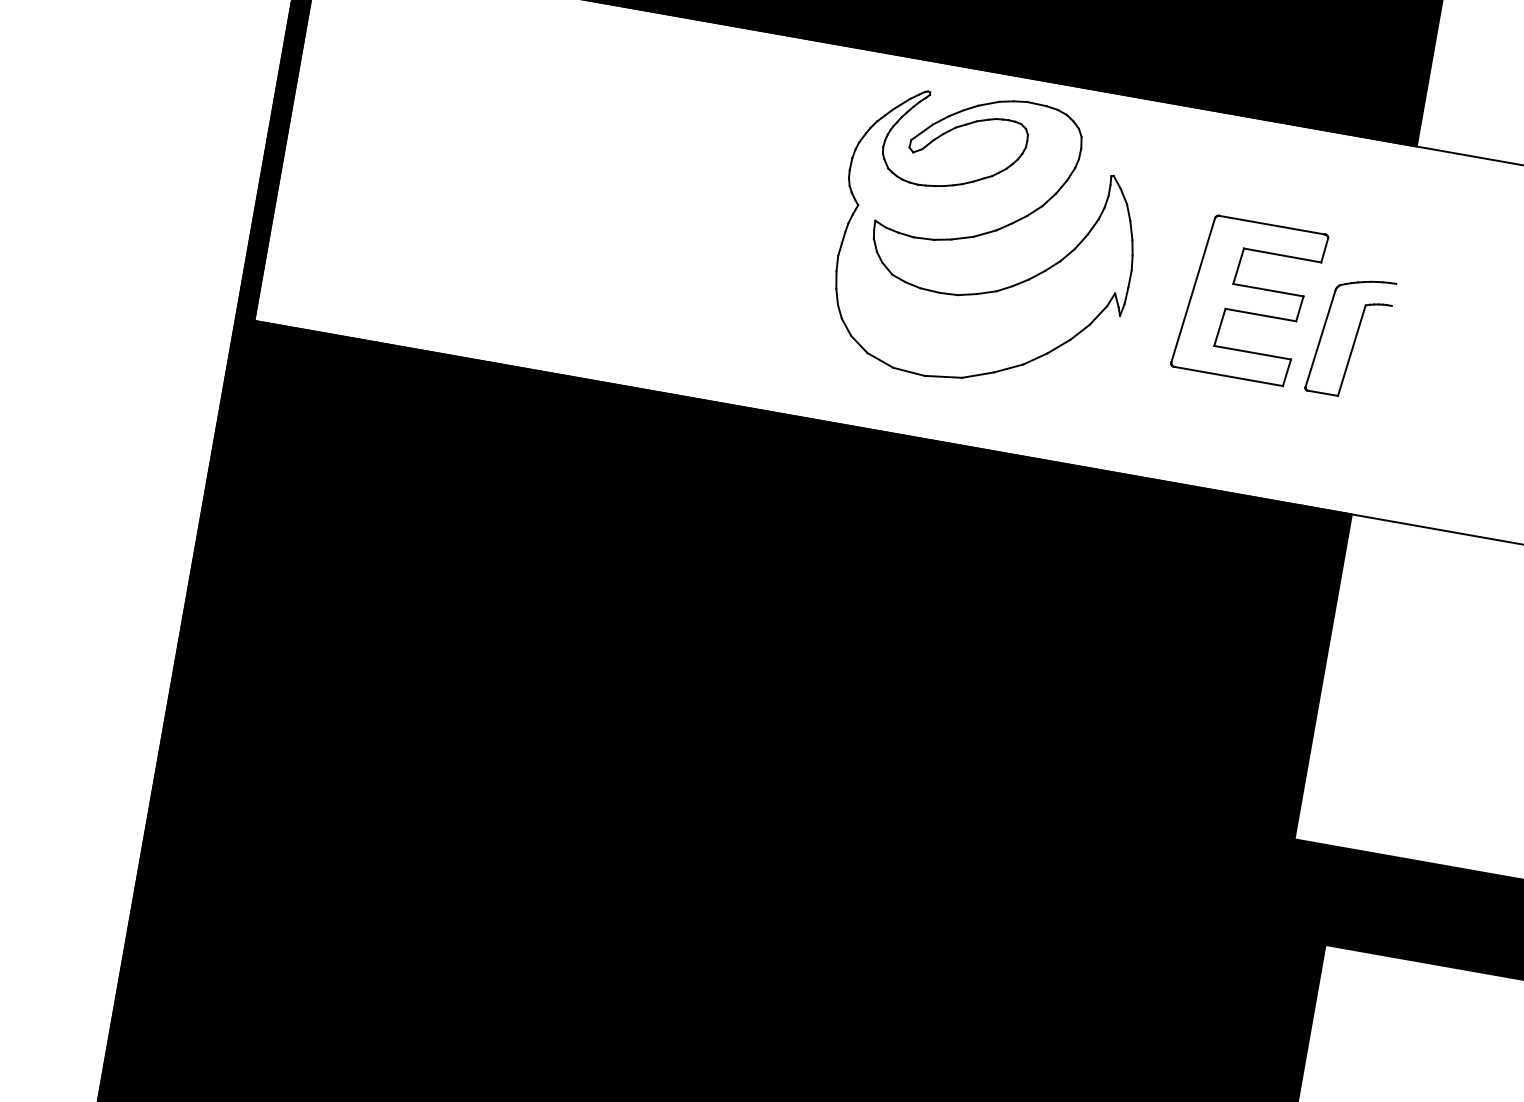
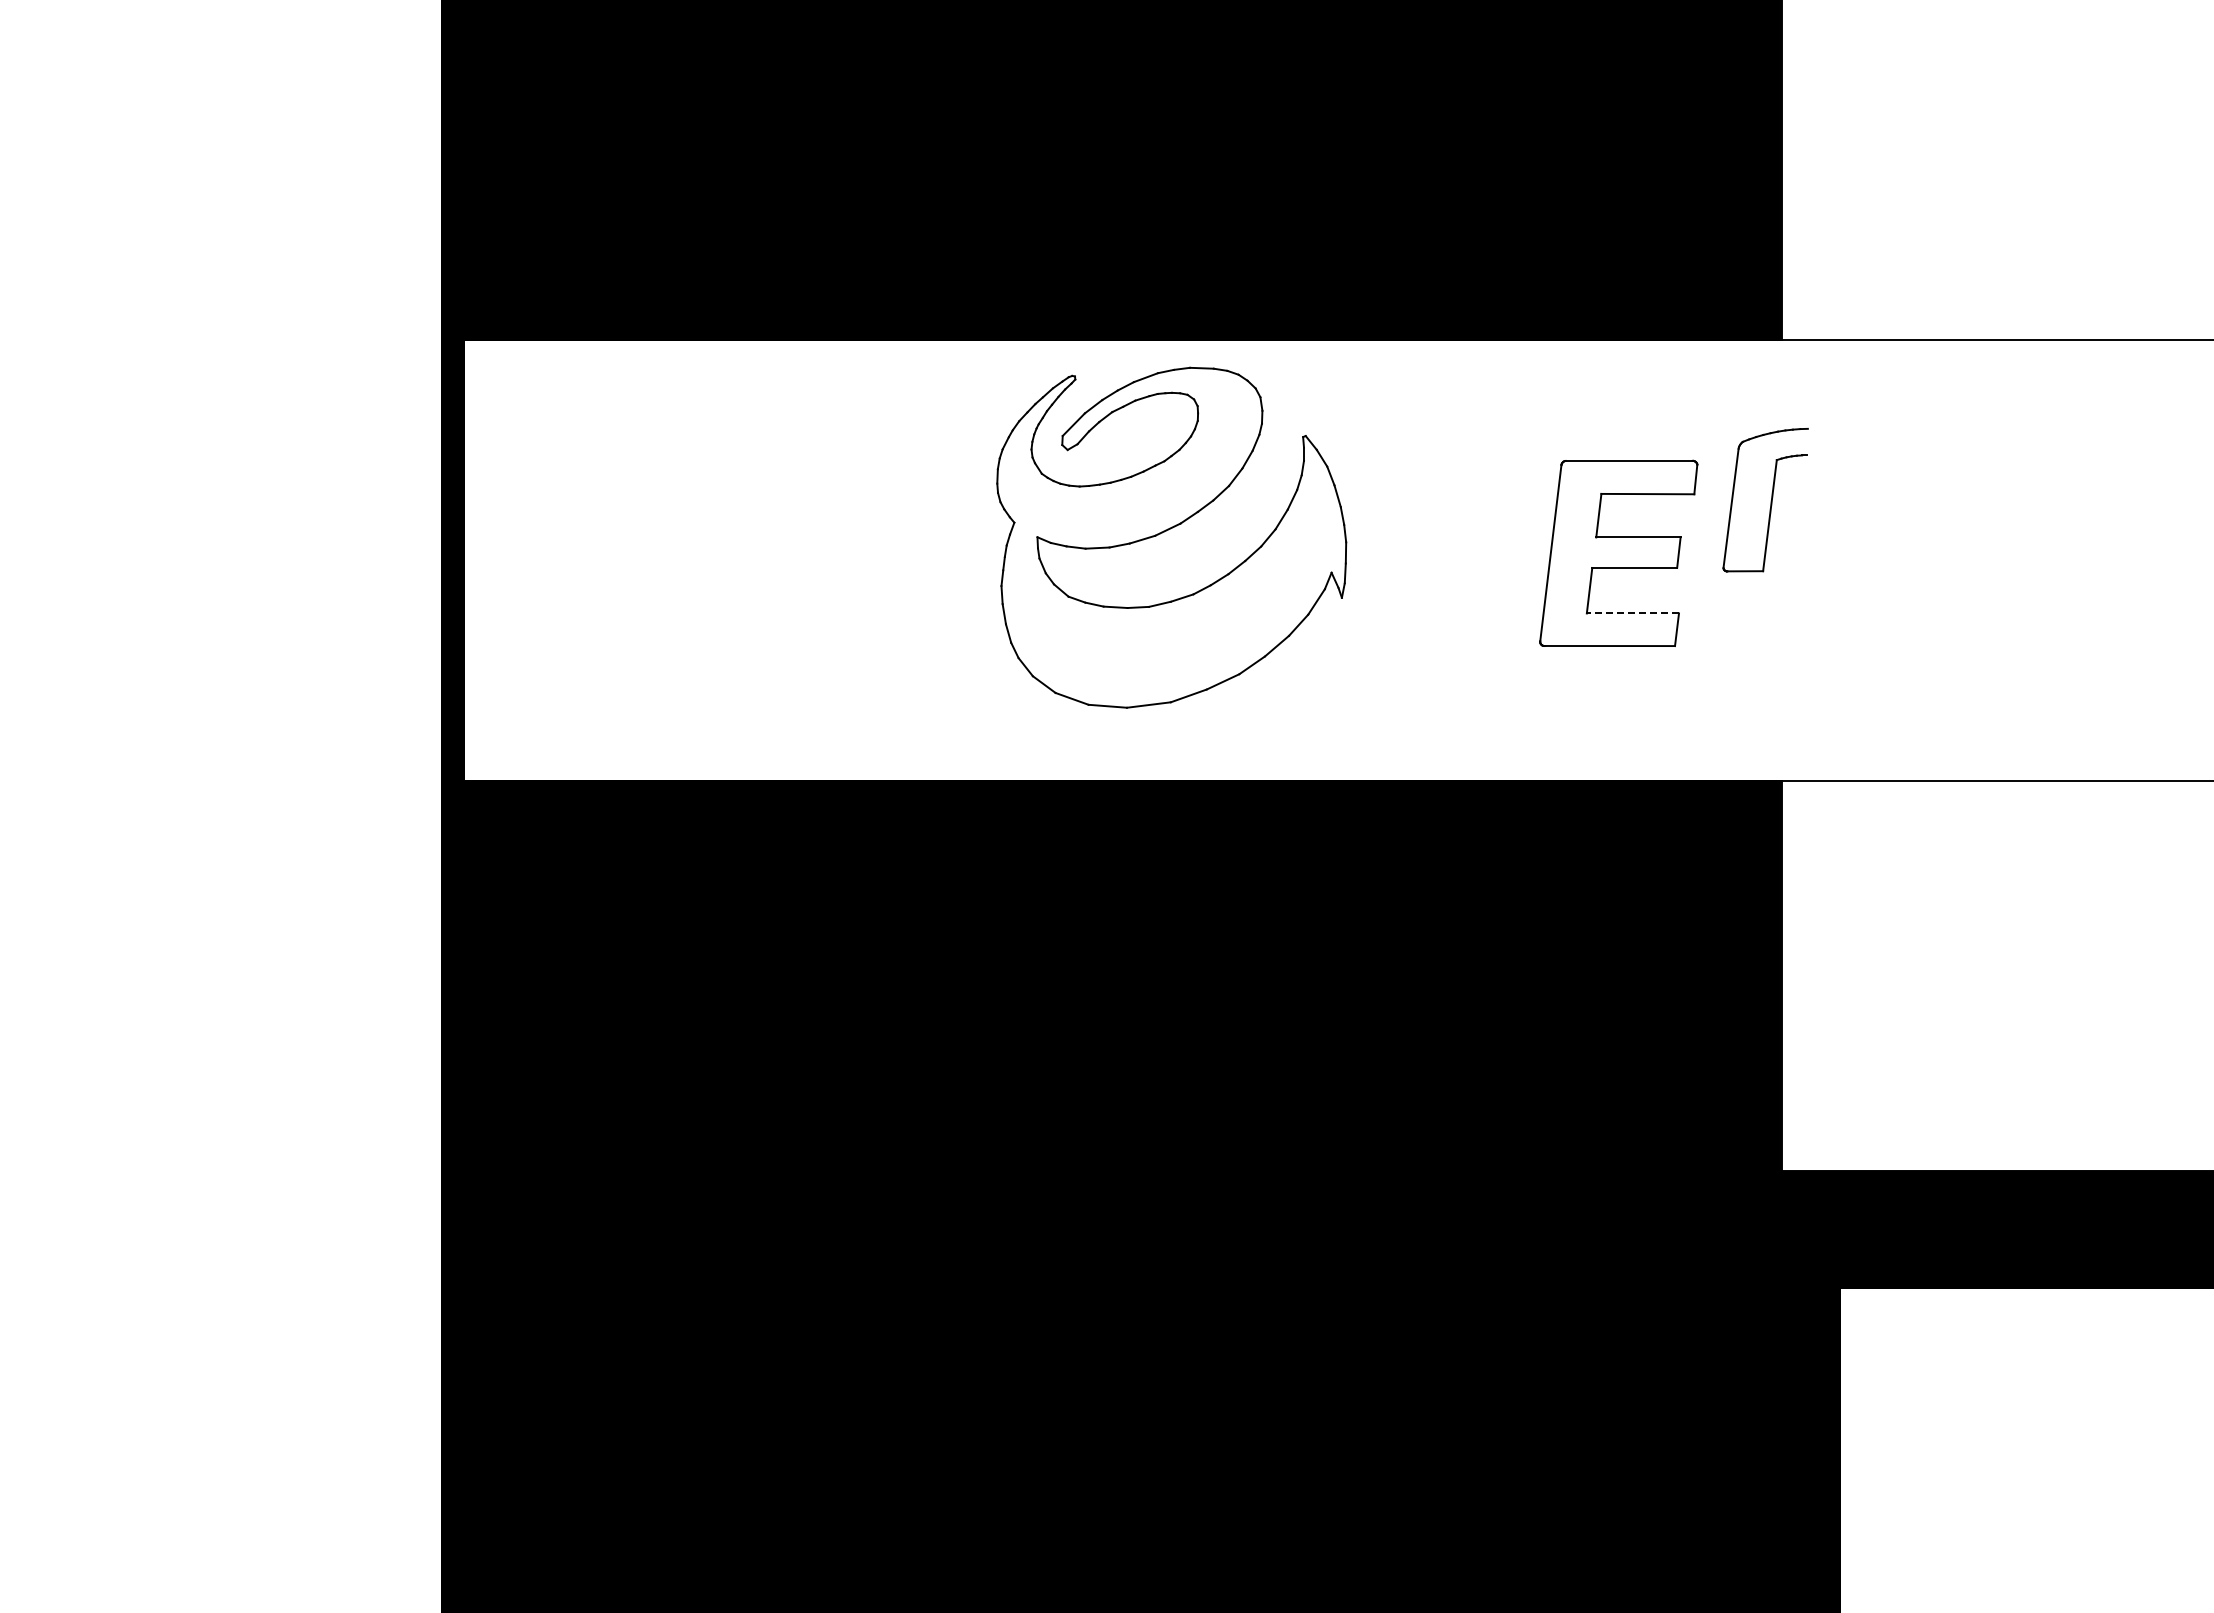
part: (985, 234) -> (1168, 530), moved
part: (1350, 337) -> (1765, 500), moved
line: (1252, 352) -> (1632, 613), solid -> dashed

